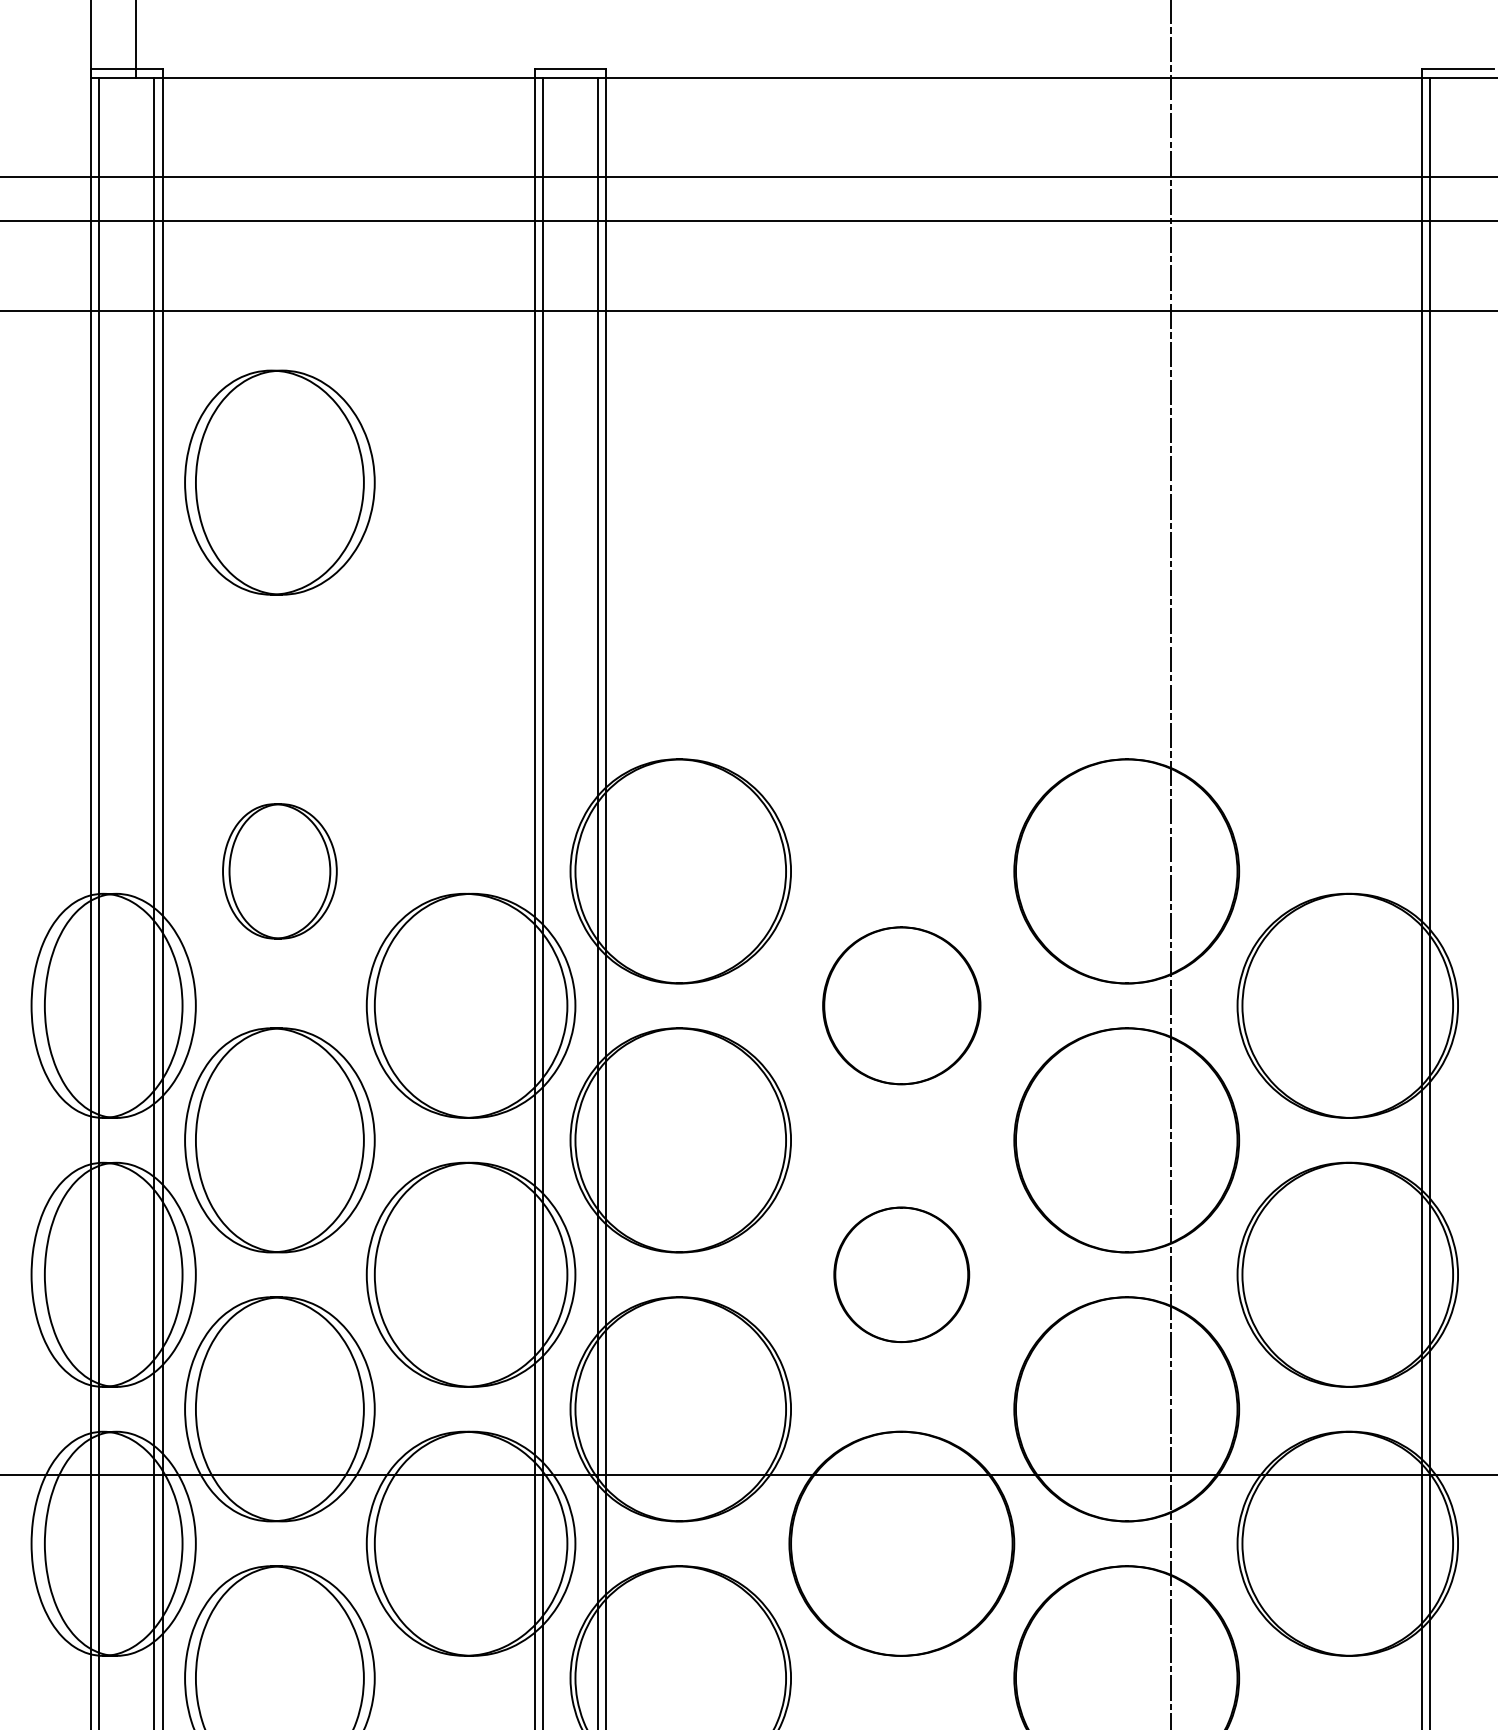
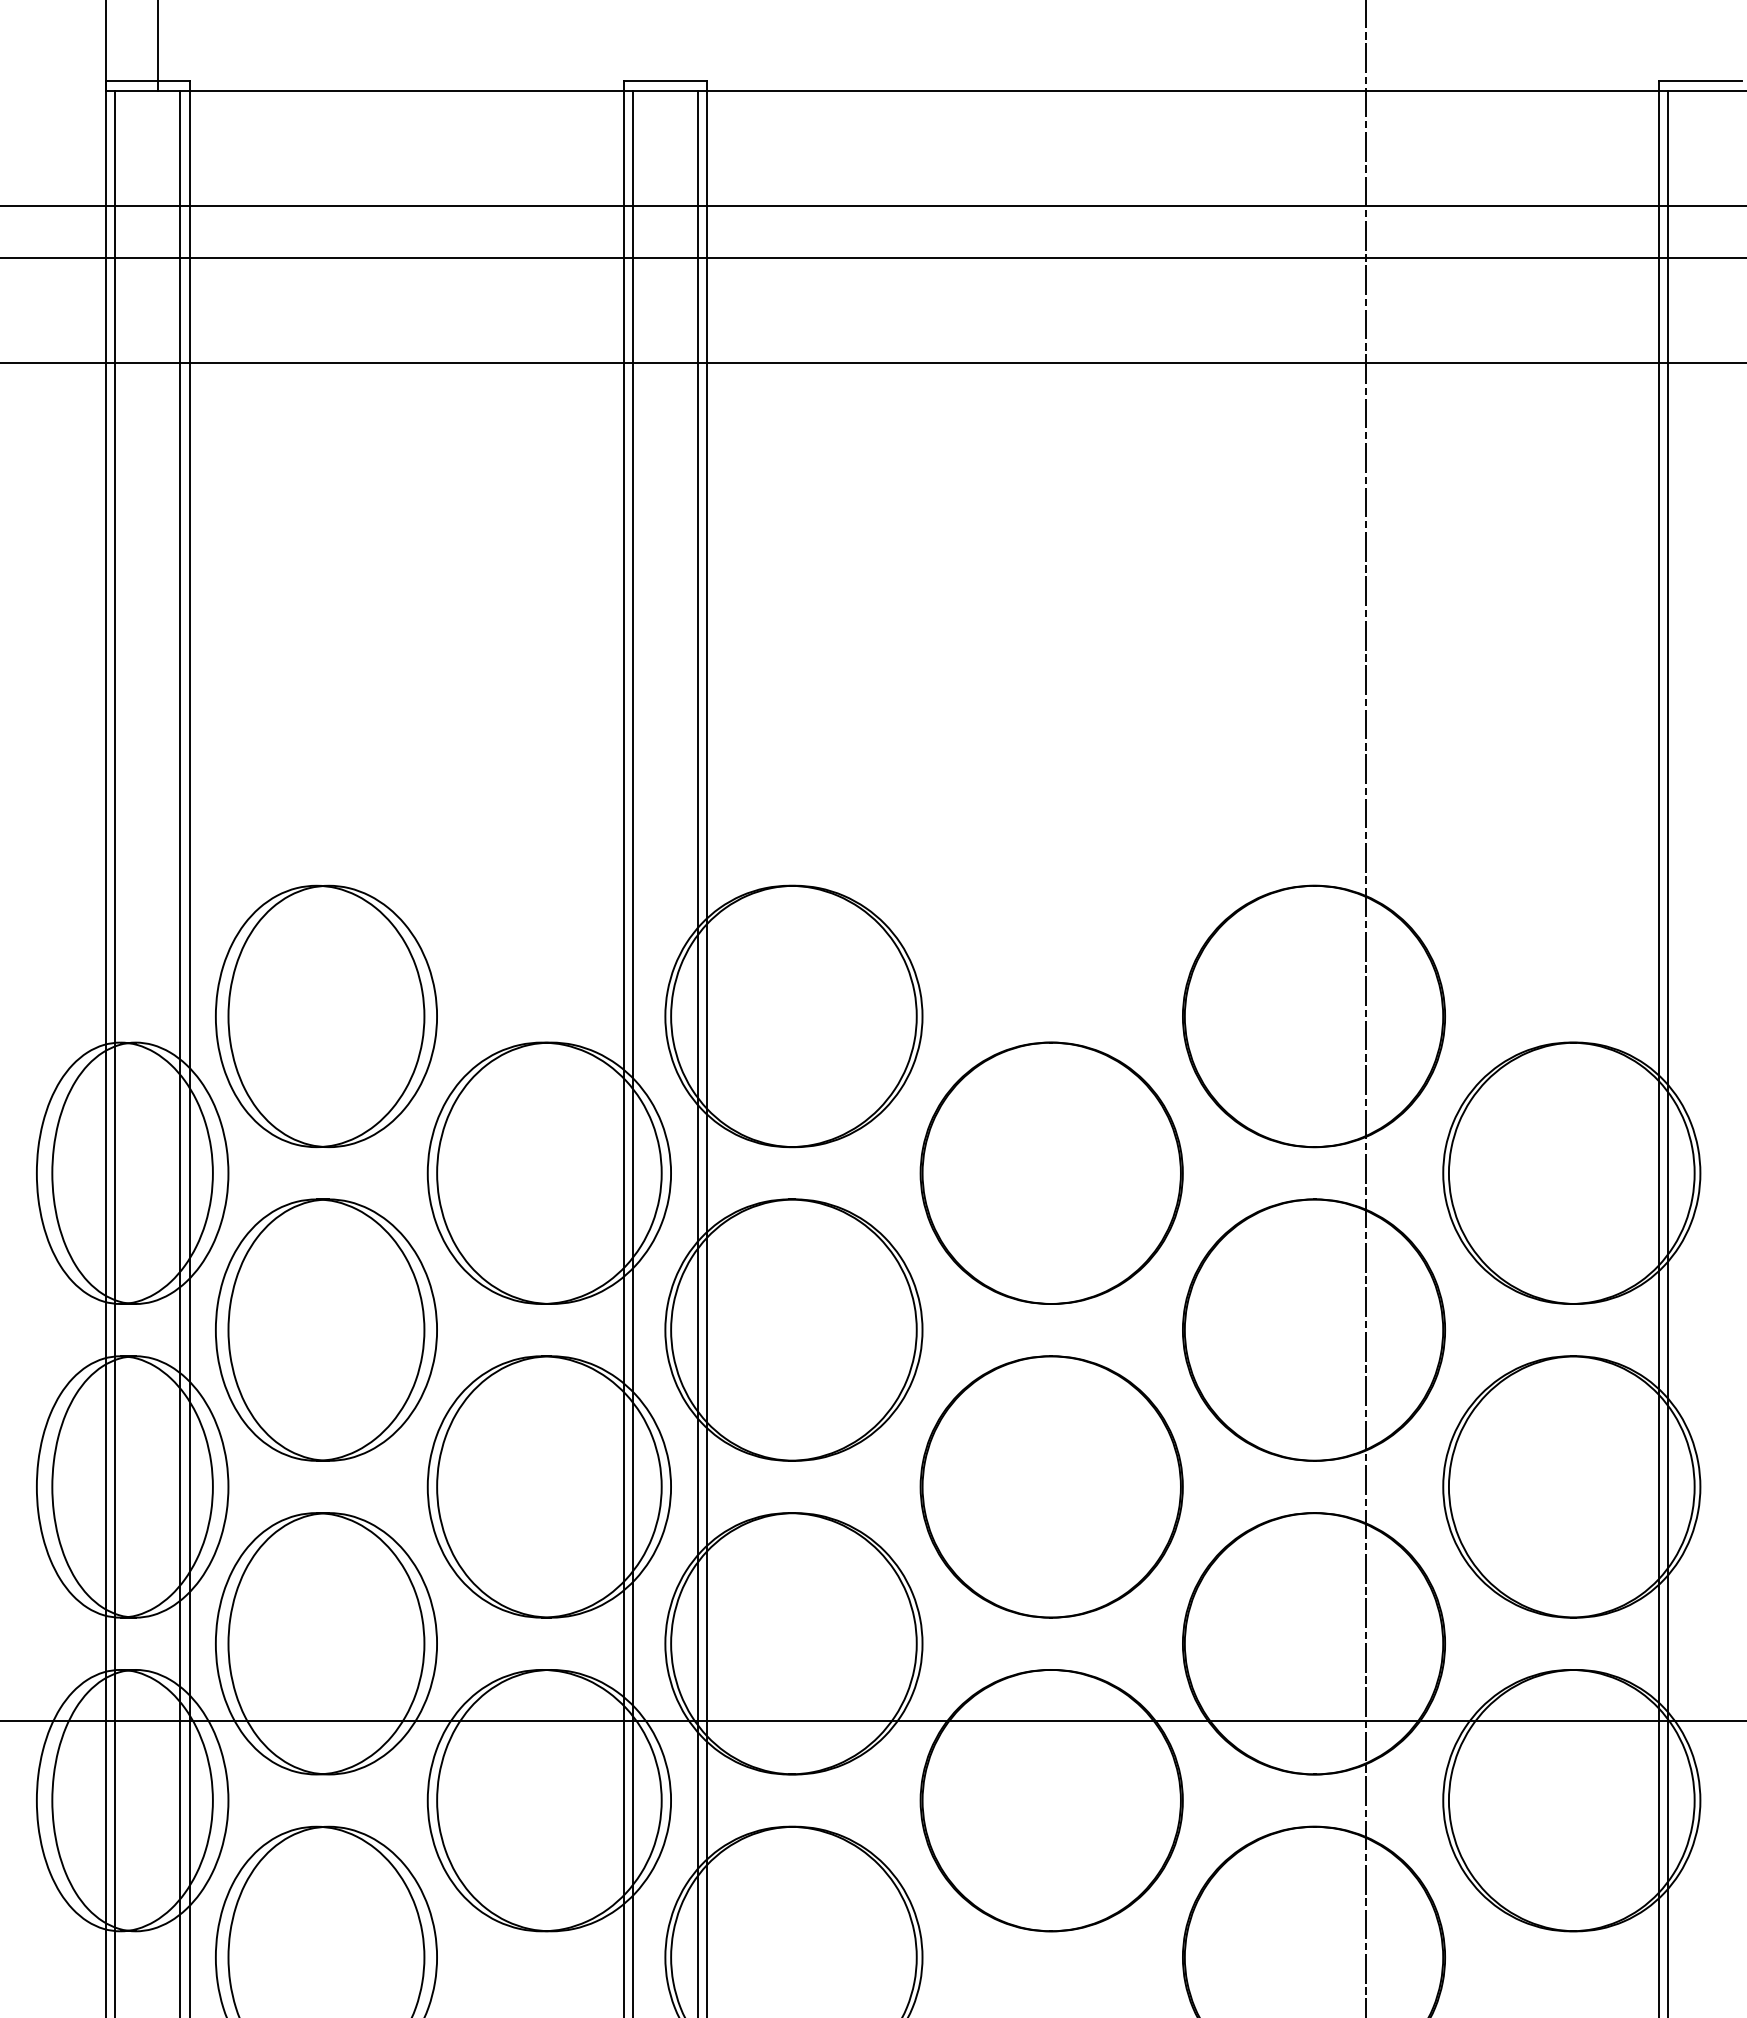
part: (279, 482) -> (326, 562), removed
part: (279, 871) -> (326, 1016), size x1.67
part: (901, 1005) -> (1051, 1172), size x1.43
part: (901, 1274) -> (1051, 1486), size x1.67

